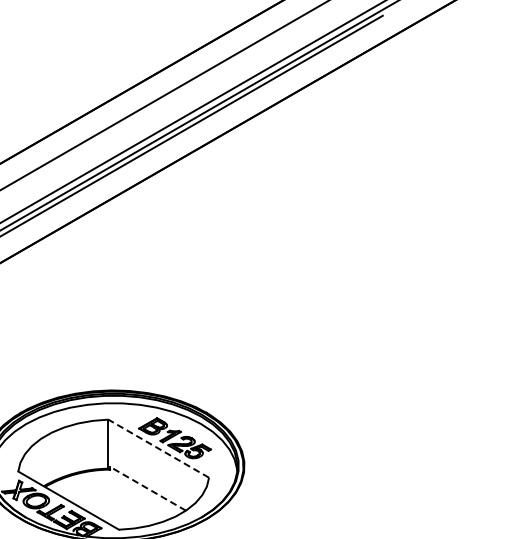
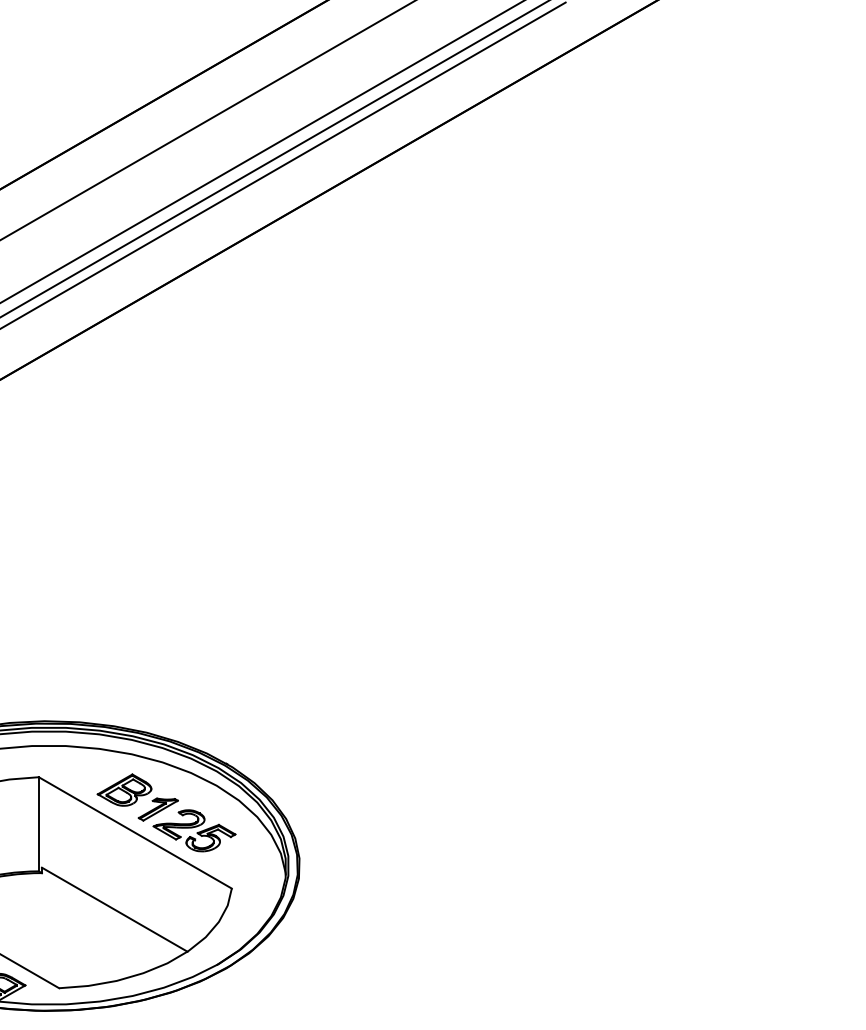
line: (158, 448) -> (134, 832), dashed -> solid
line: (148, 488) -> (115, 909), dashed -> solid

